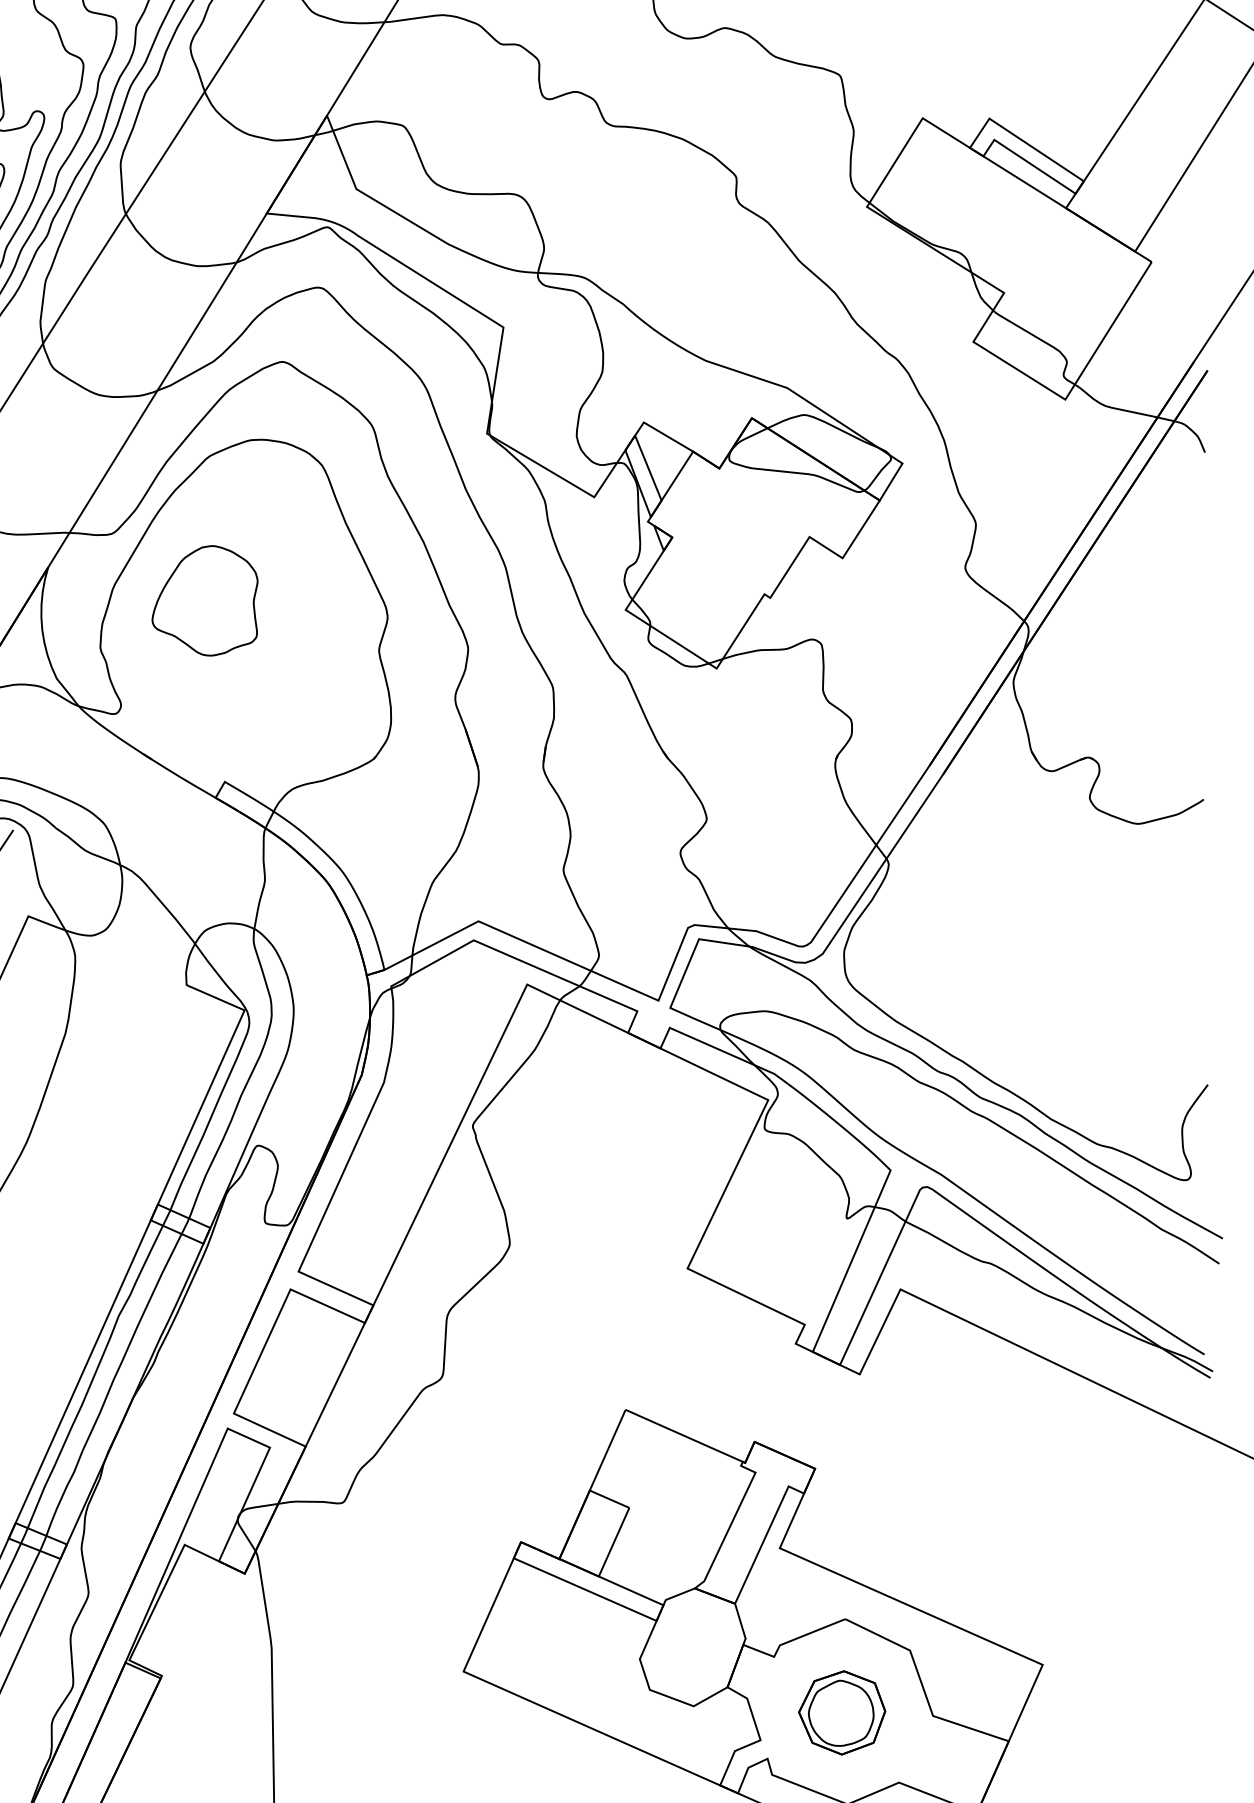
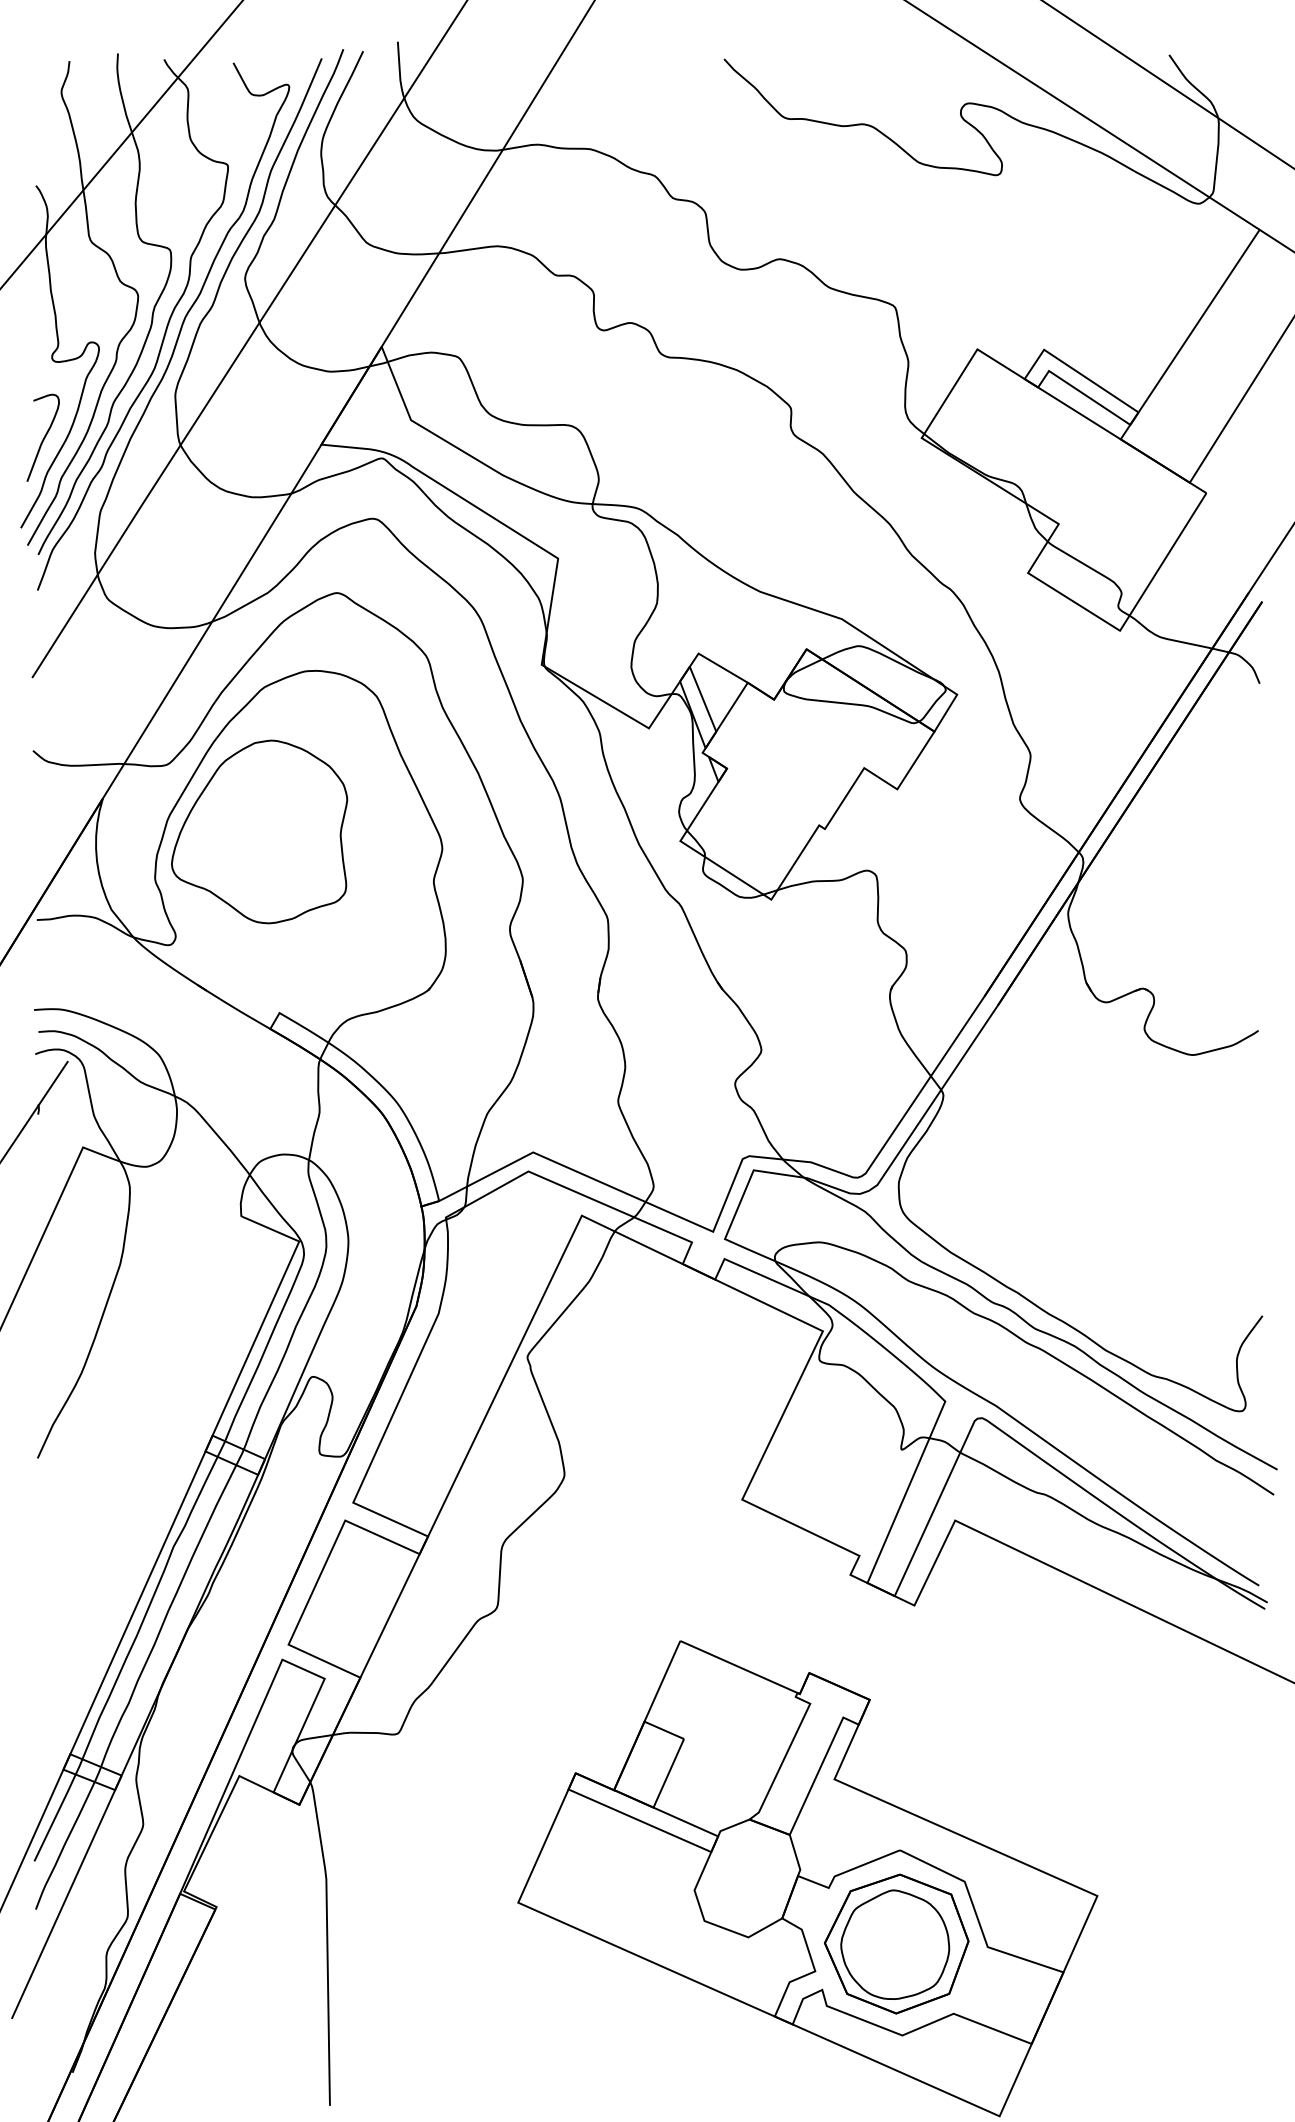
part: (204, 600) -> (259, 831), size x1.67
part: (841, 1712) -> (896, 1943), size x1.67

